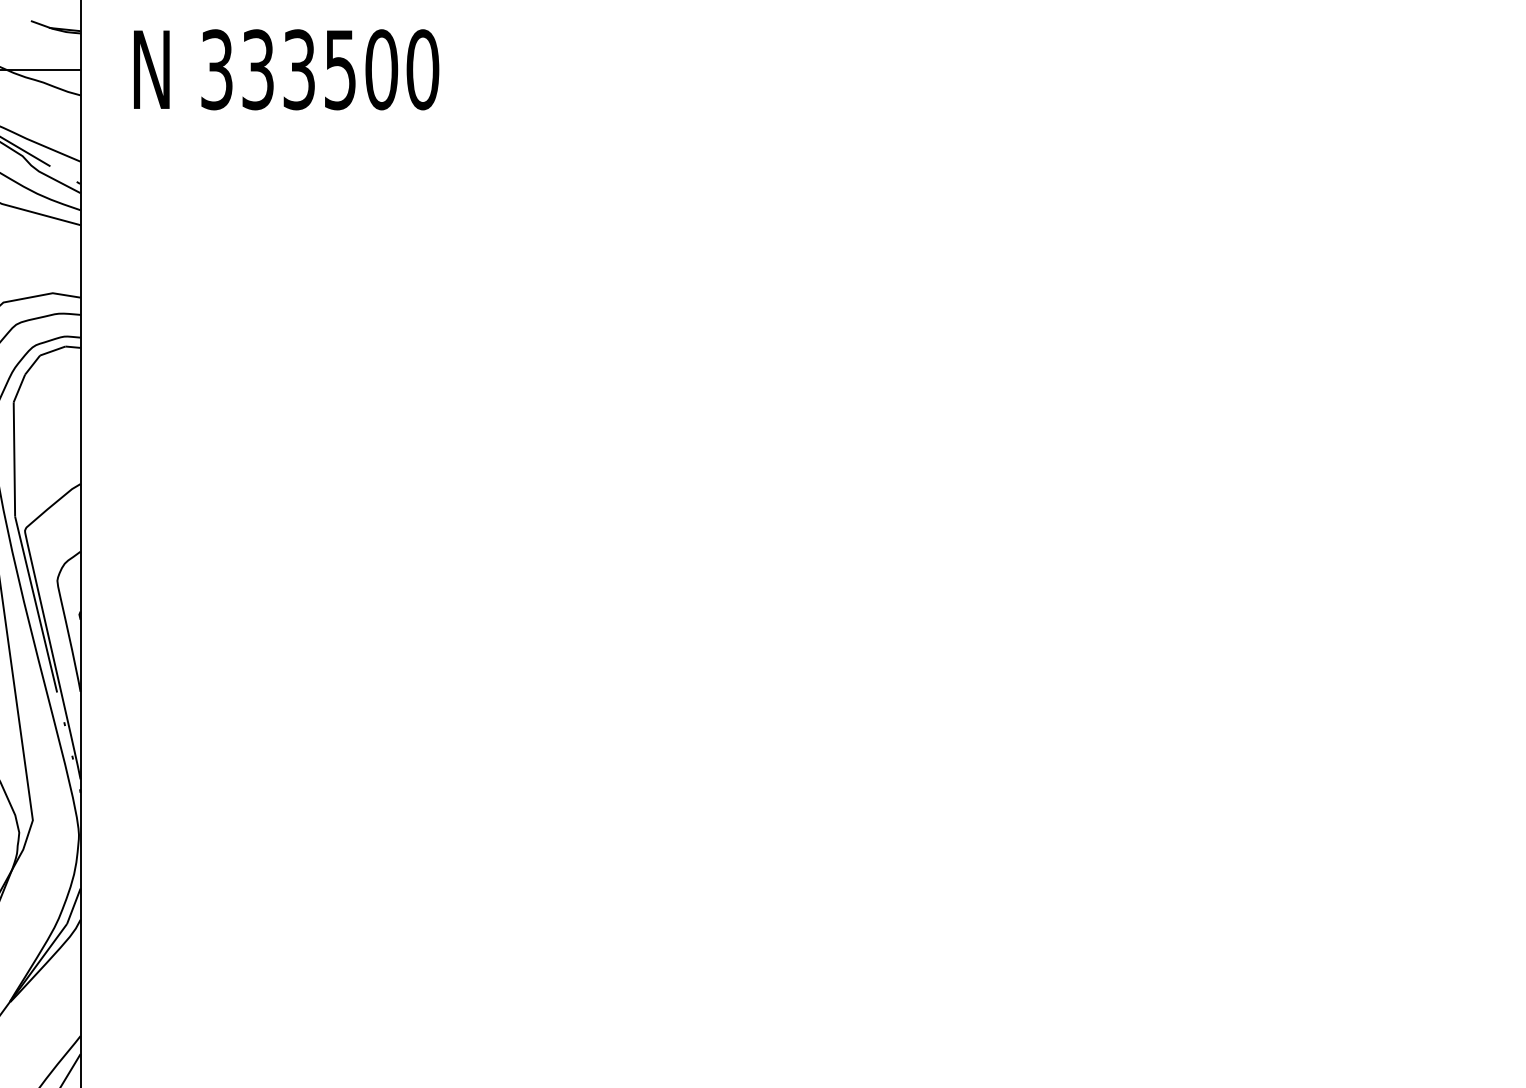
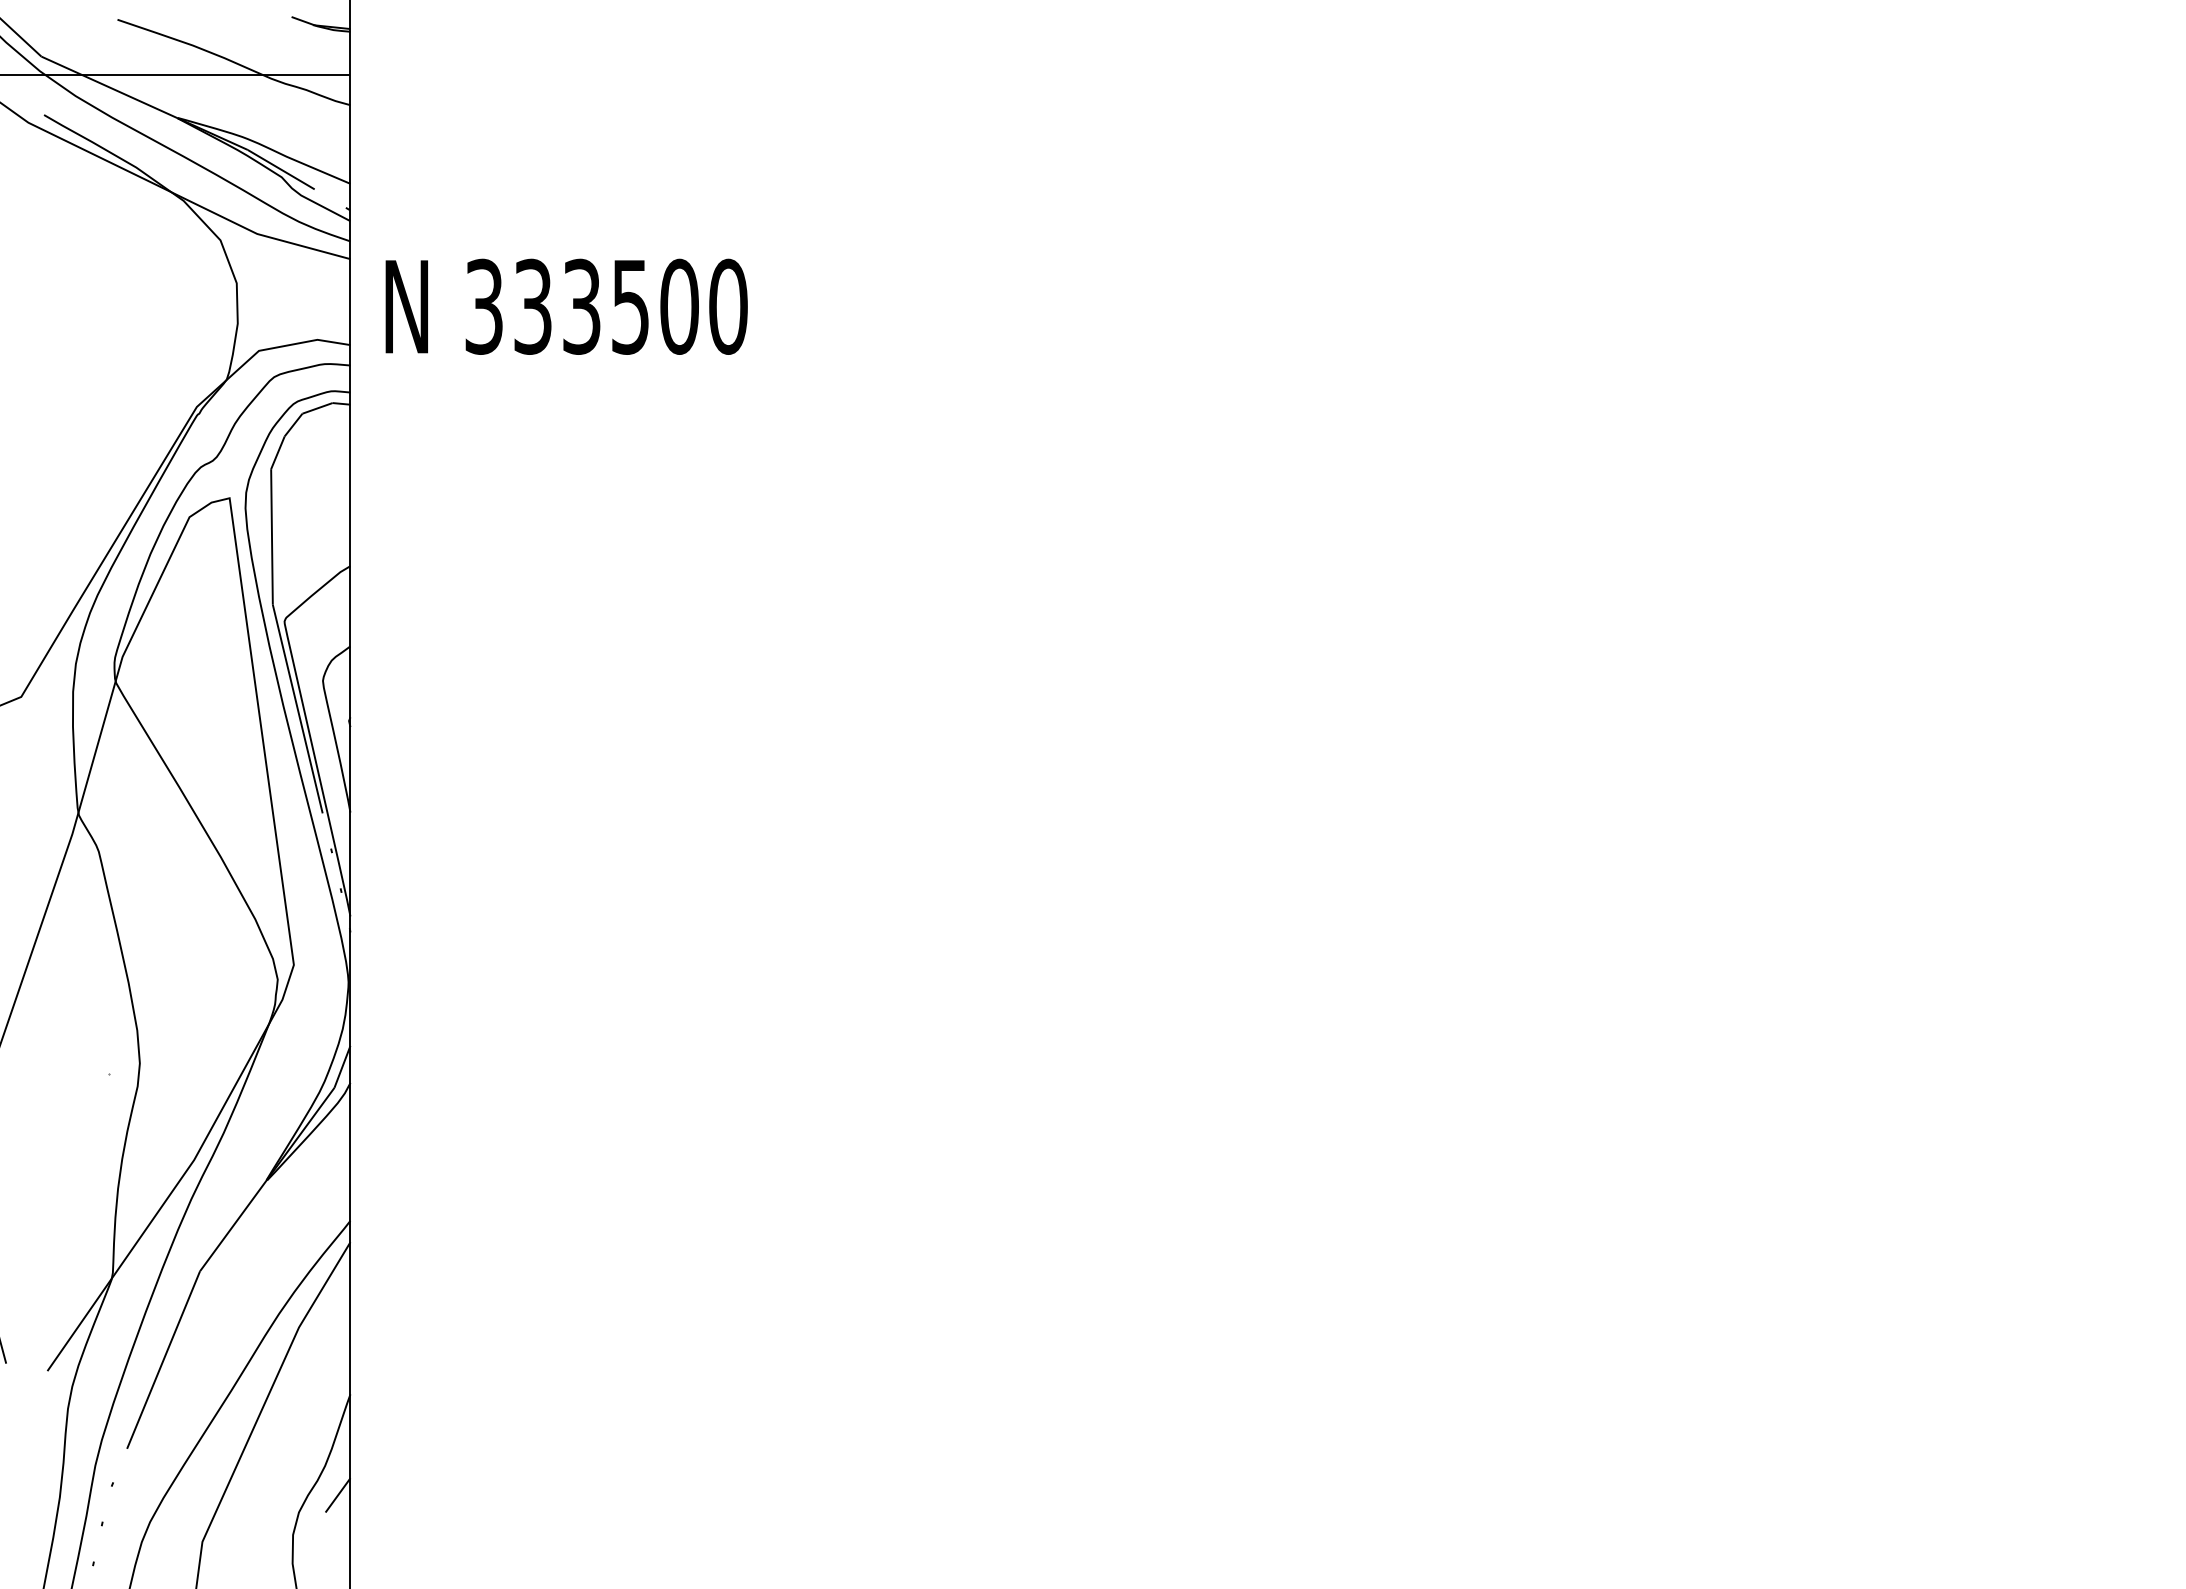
text: (286, 69) -> (566, 306), moved

